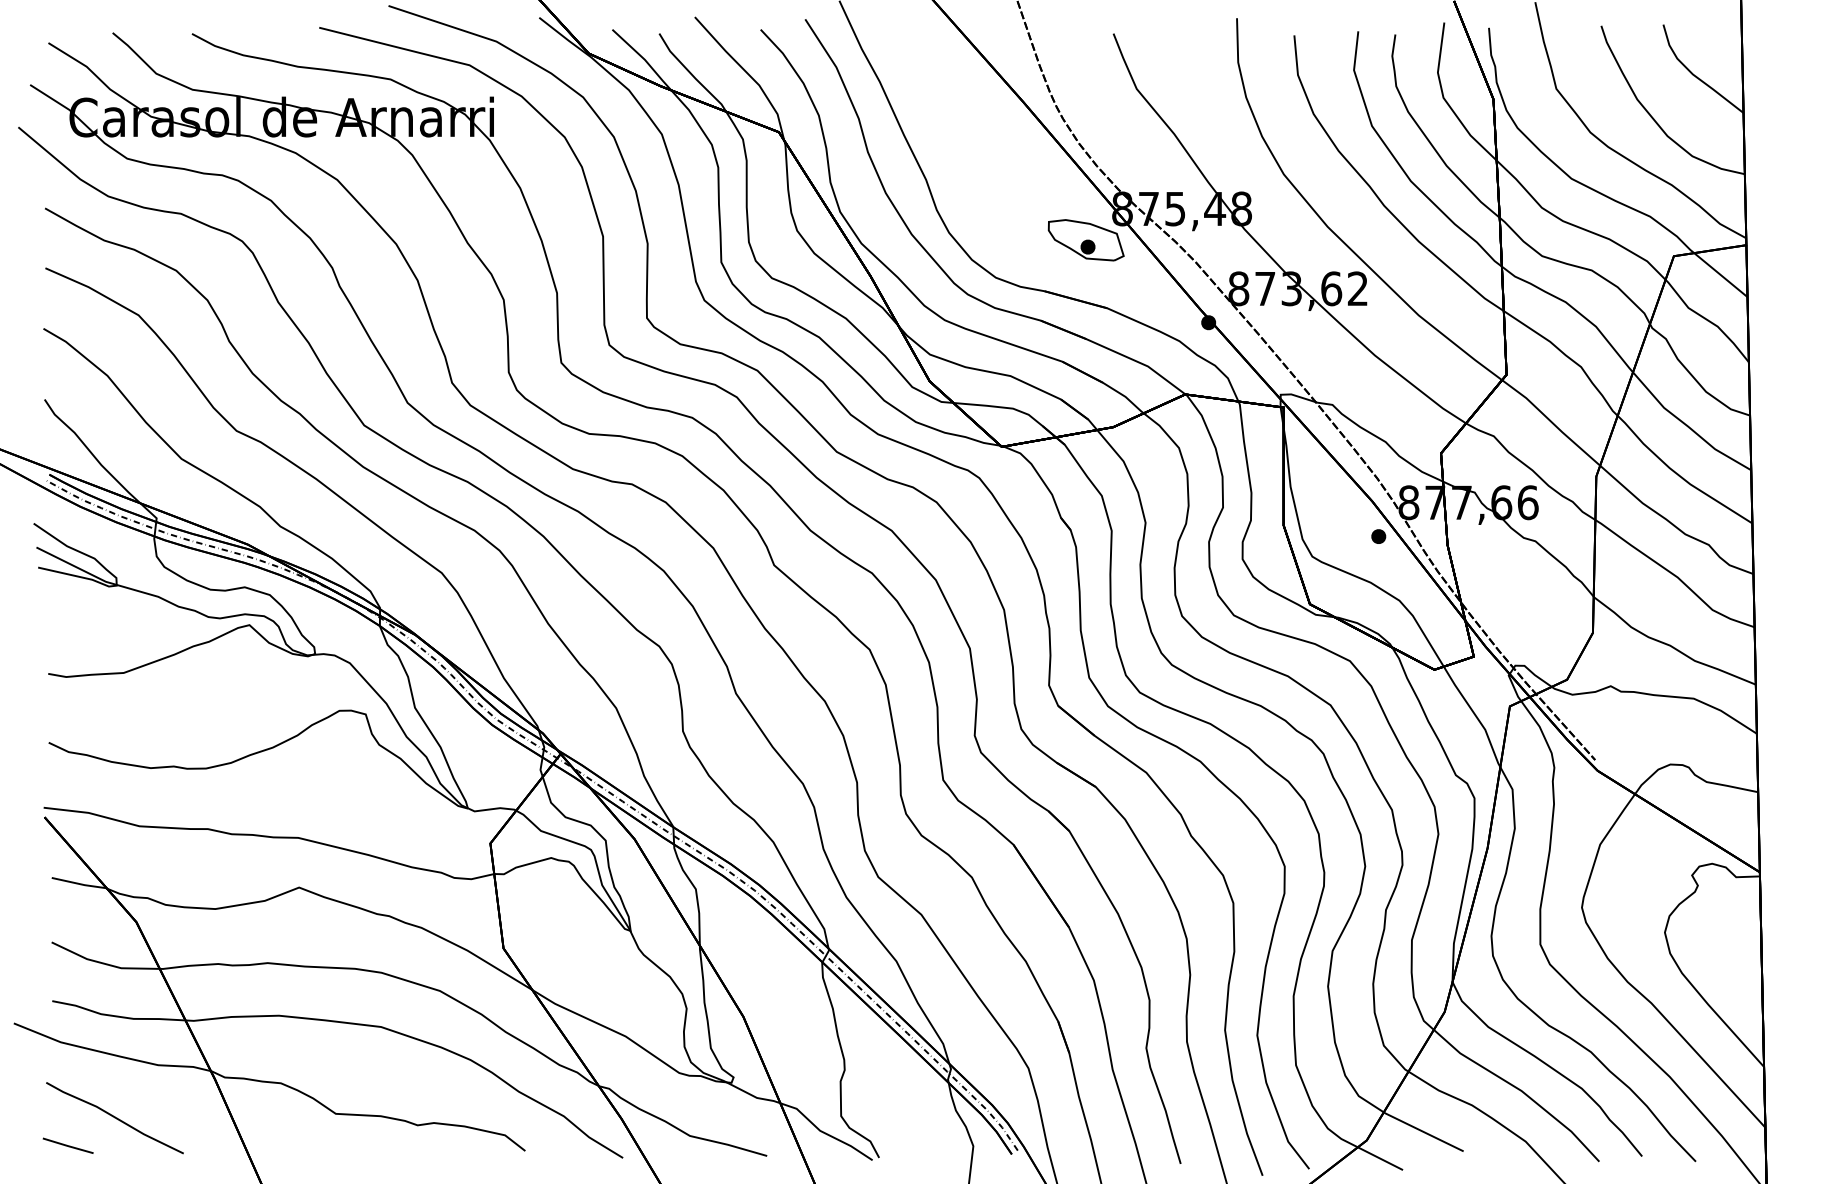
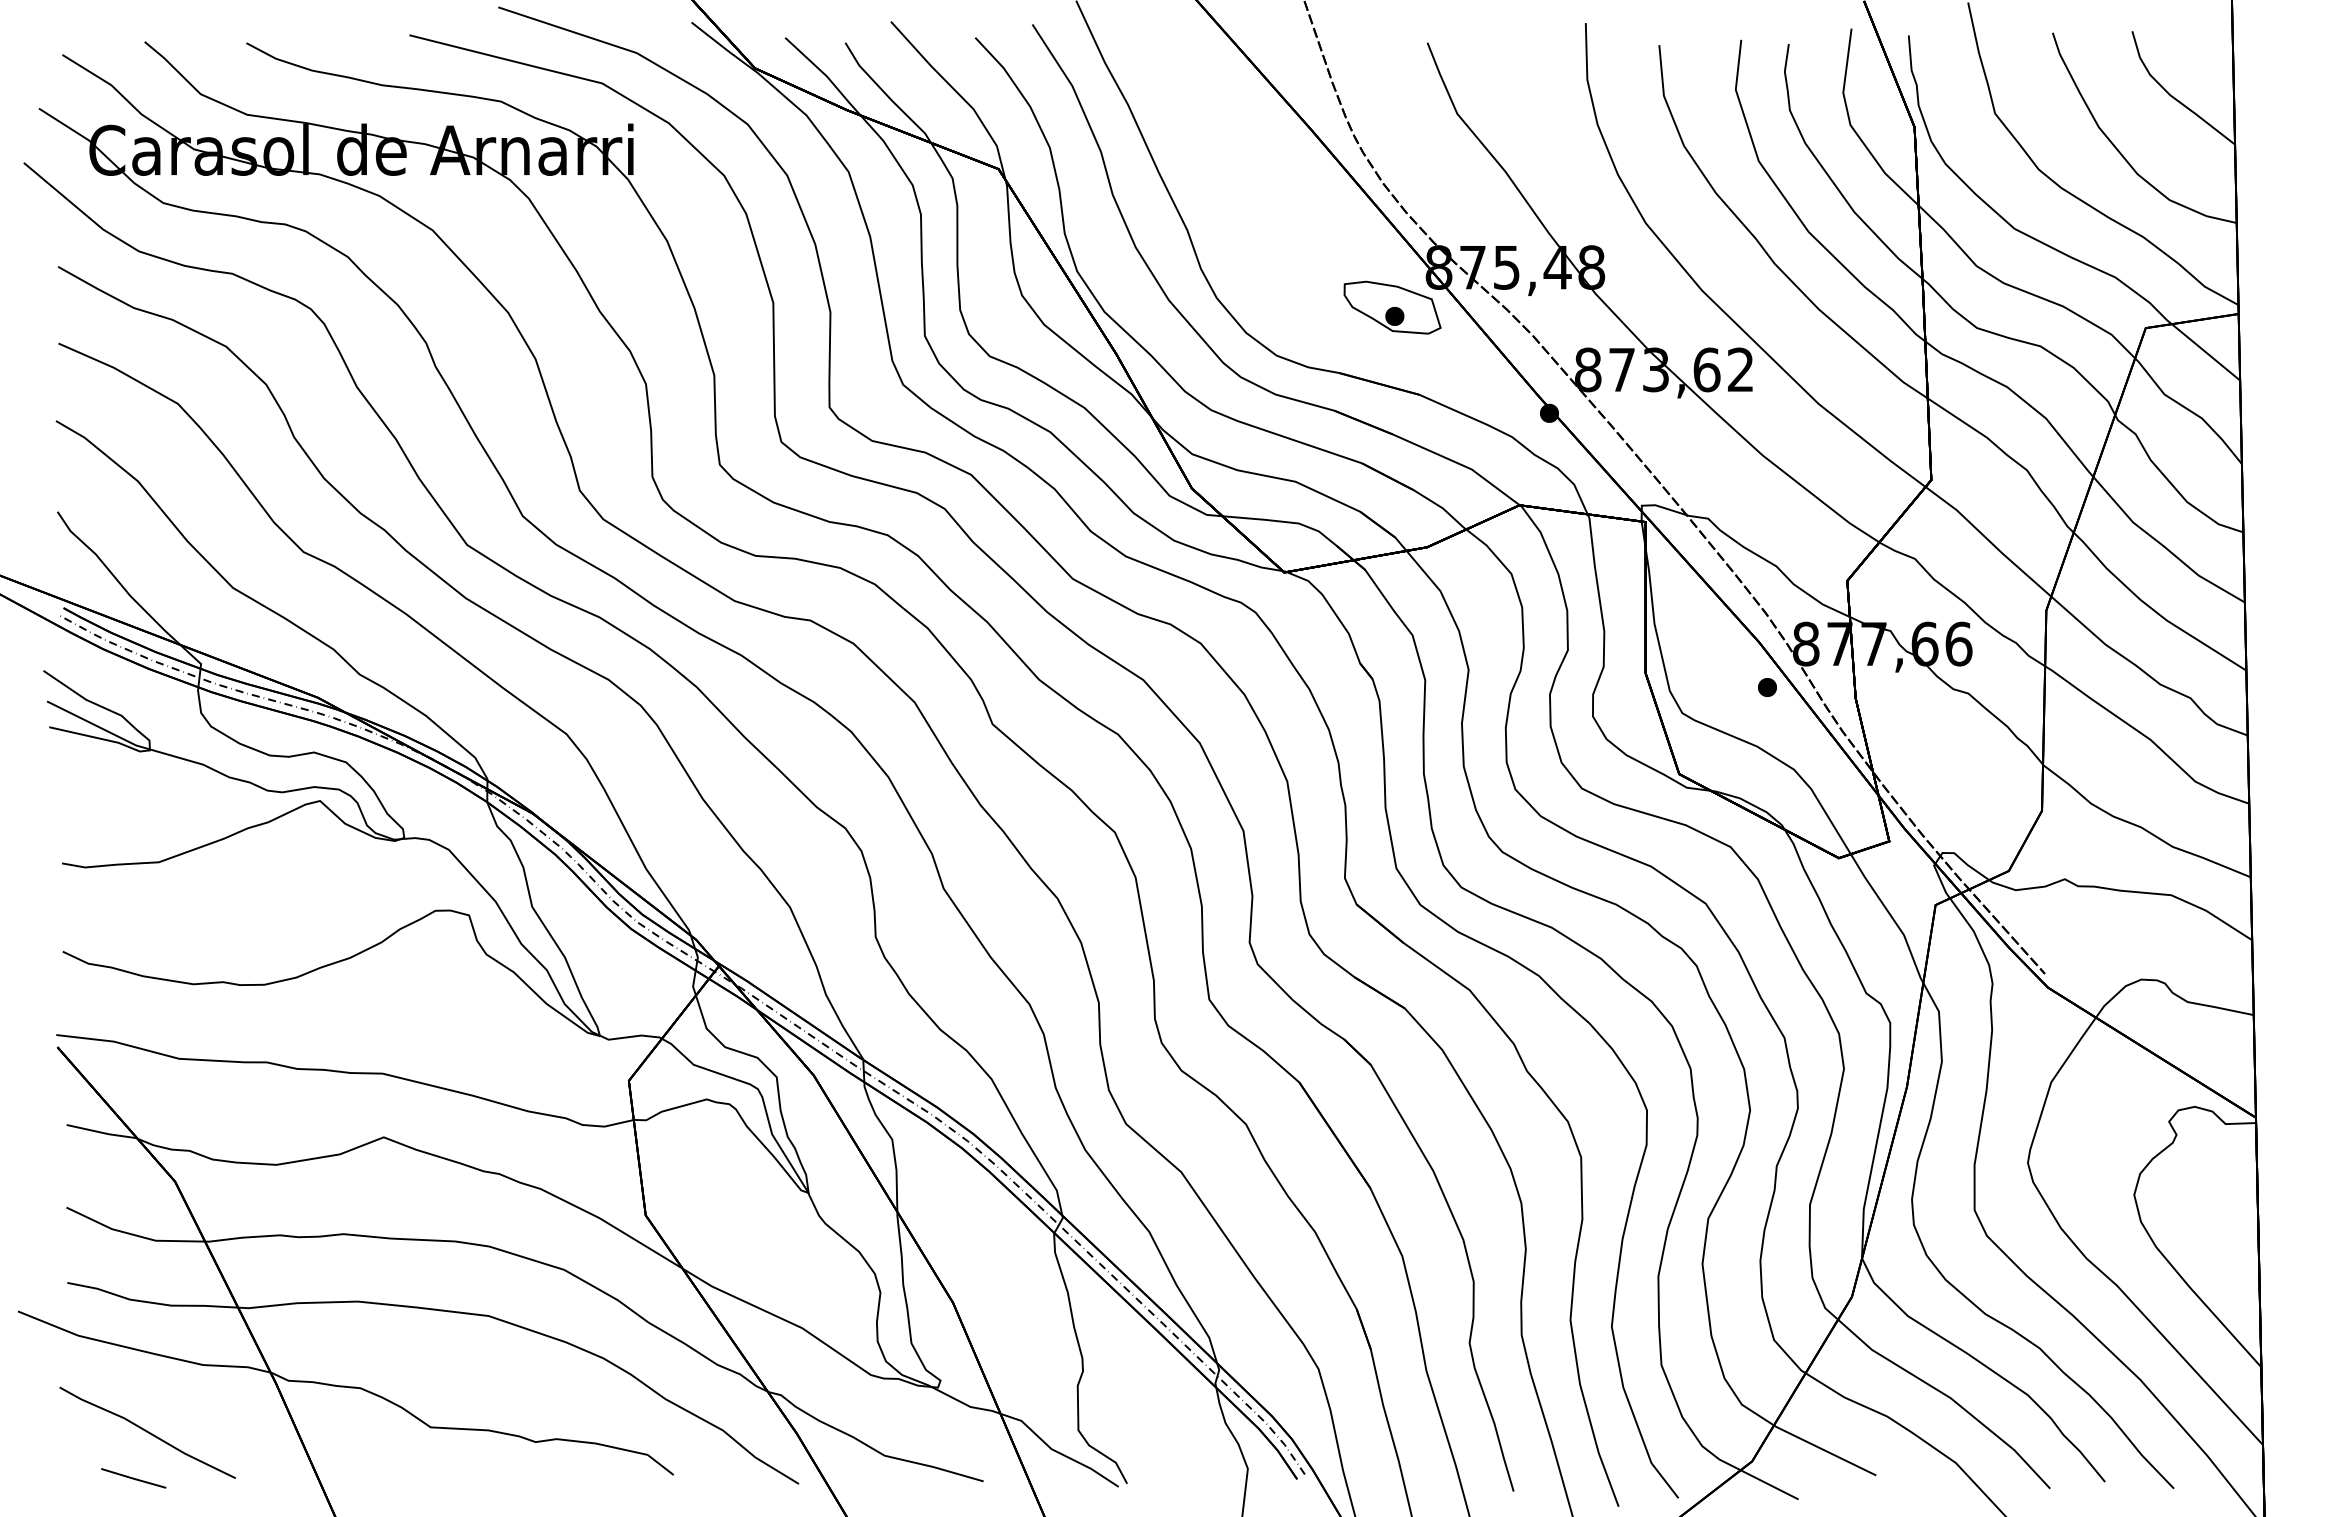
line: (68, 1145) -> (133, 1478), moved

